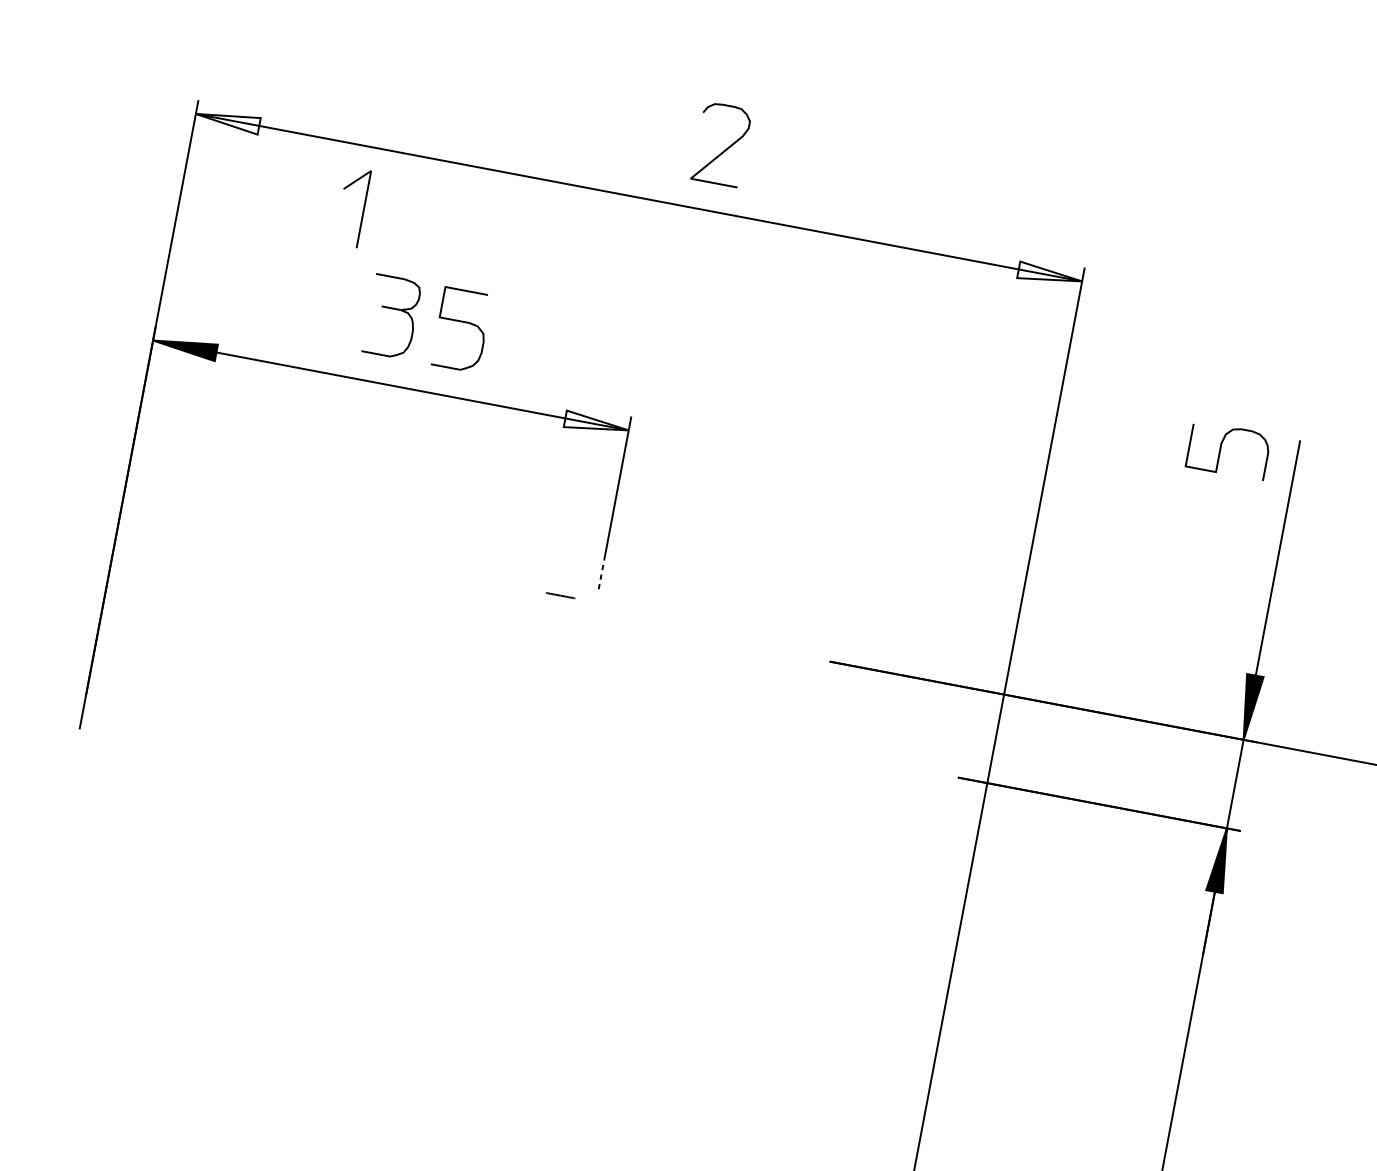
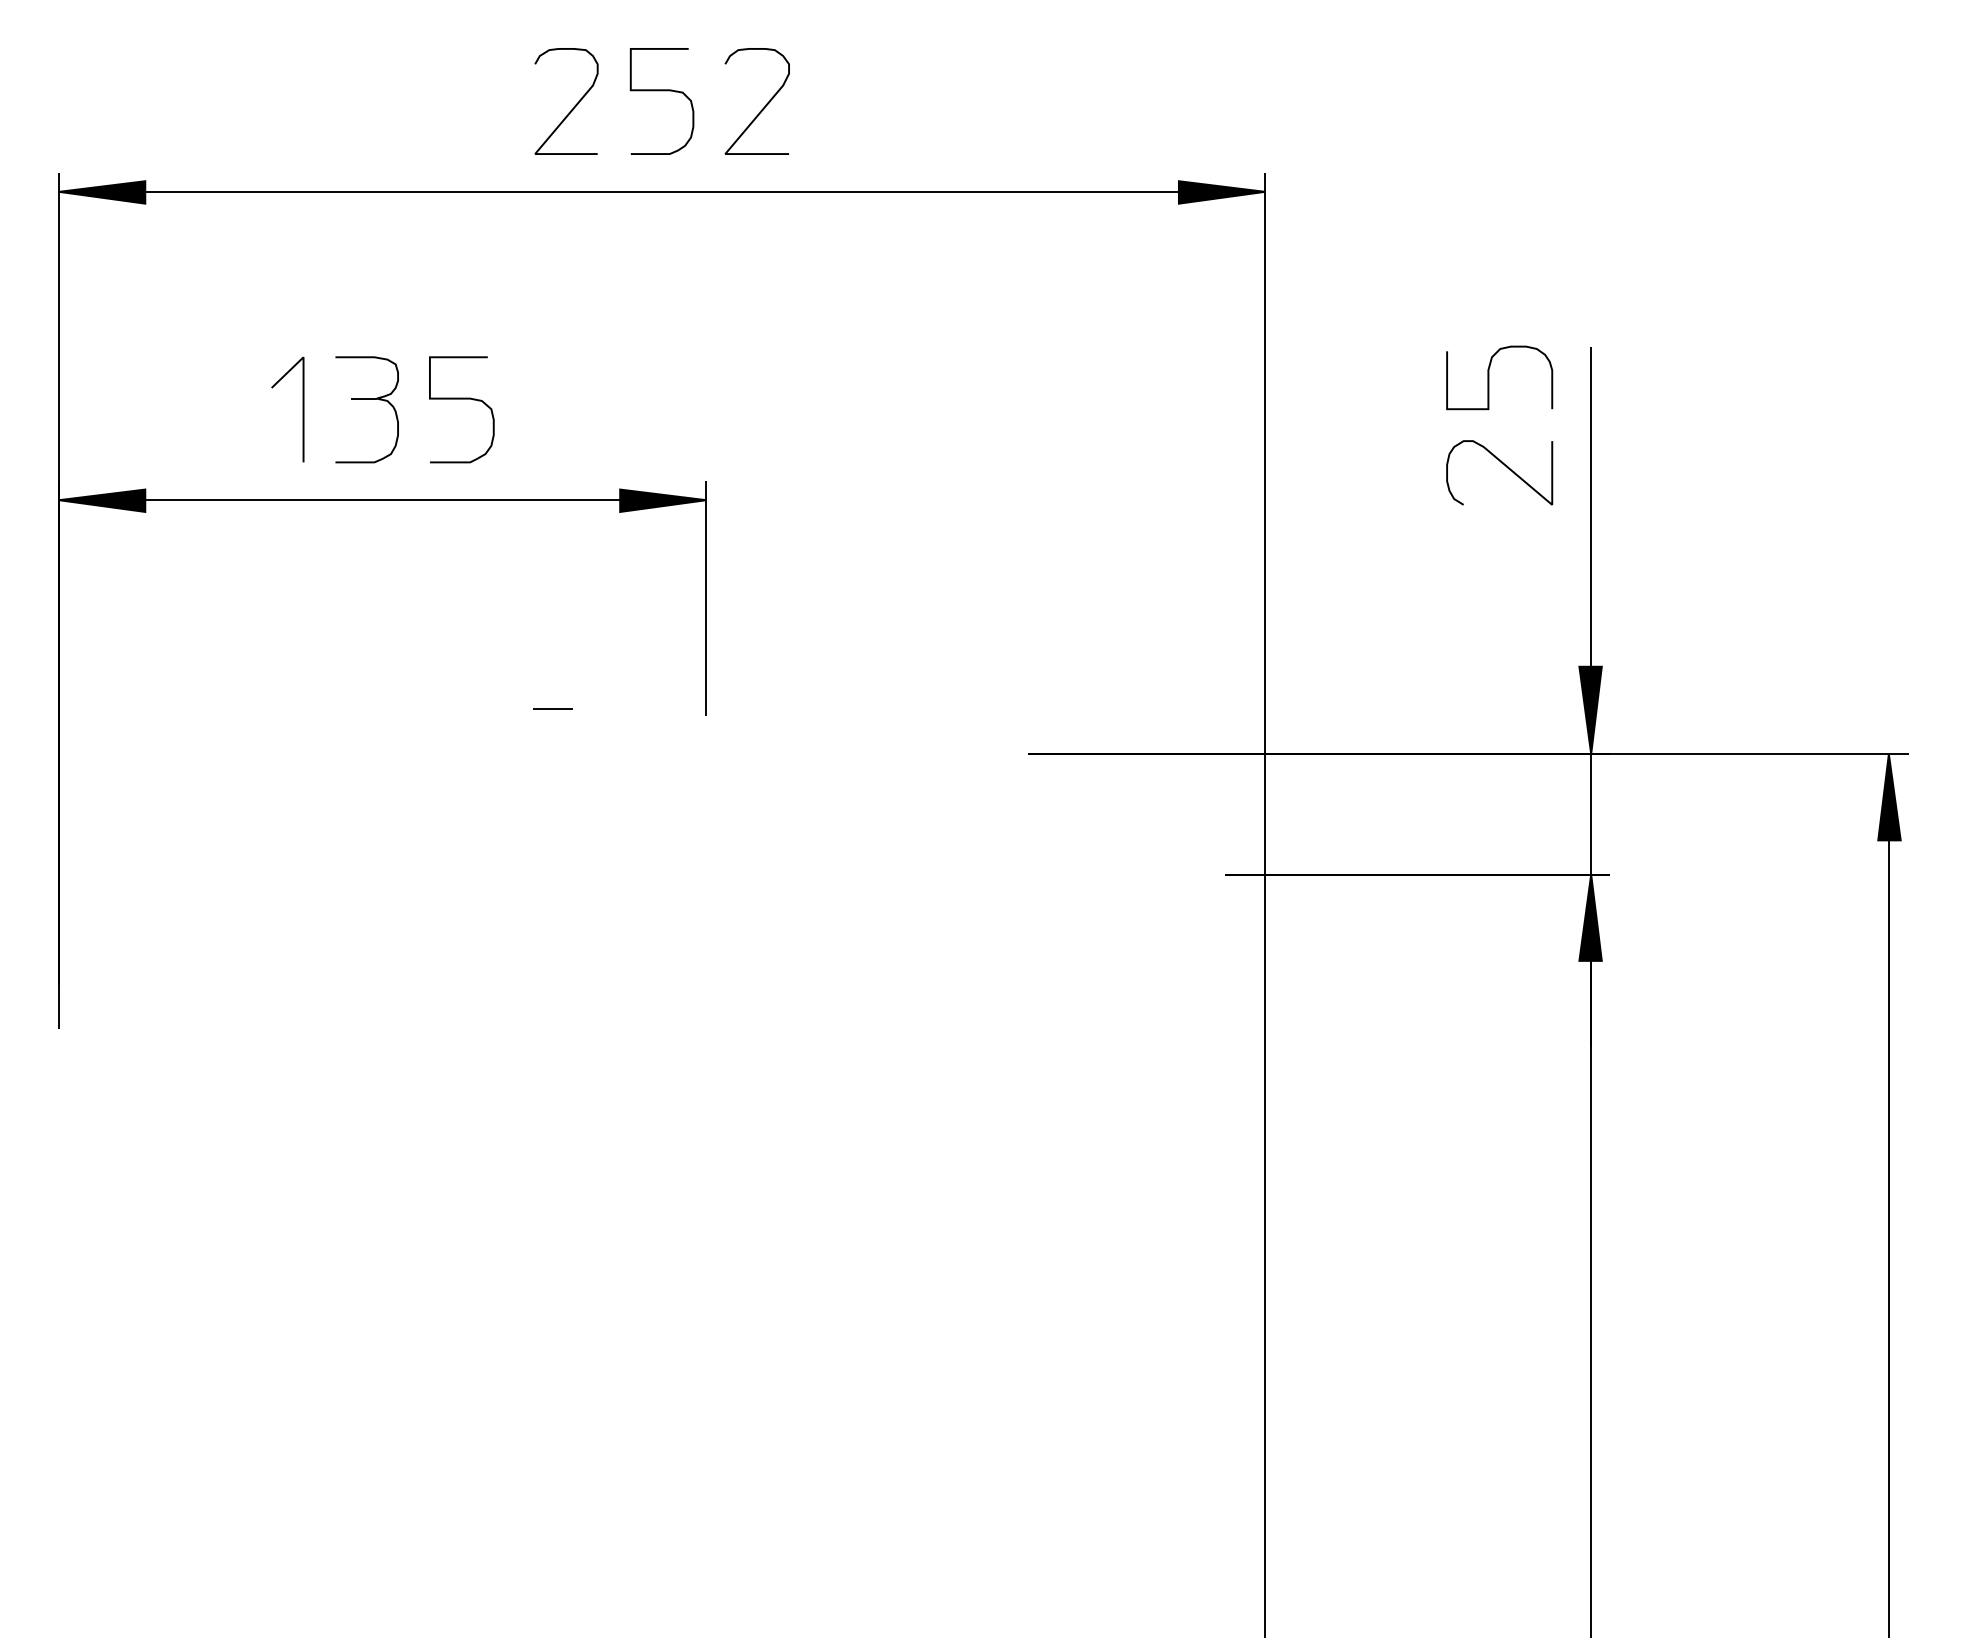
fill: (227, 120) -> (102, 192), added
curve: (586, 122) -> (574, 105), added
curve: (652, 123) -> (661, 91), added
line: (363, 209) -> (302, 409), moved
fill: (1049, 275) -> (1221, 192), added
fill: (597, 424) -> (663, 500), added
curve: (1220, 516) -> (1505, 466), added
line: (601, 573) -> (706, 694), dashed -> solid
line: (560, 595) -> (552, 708), moved

